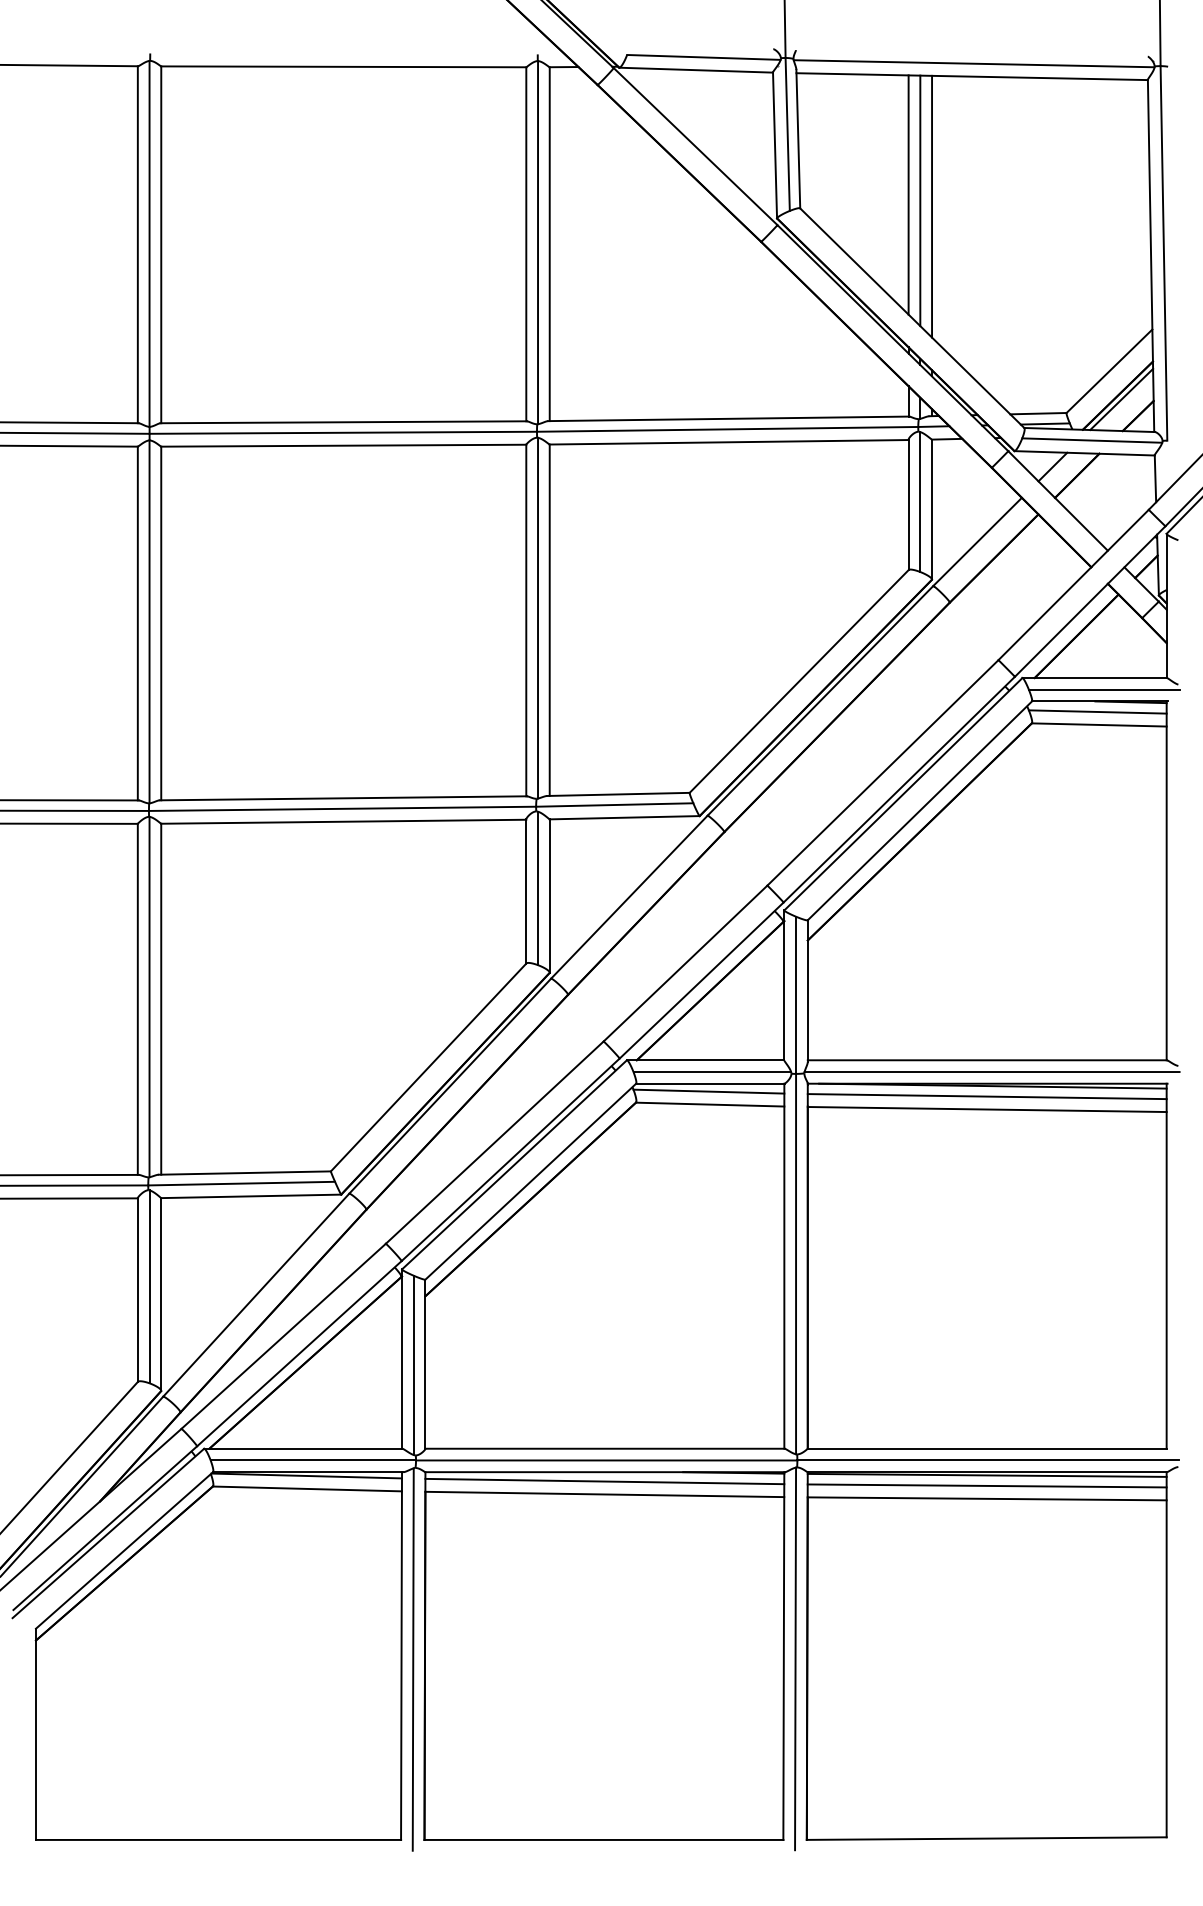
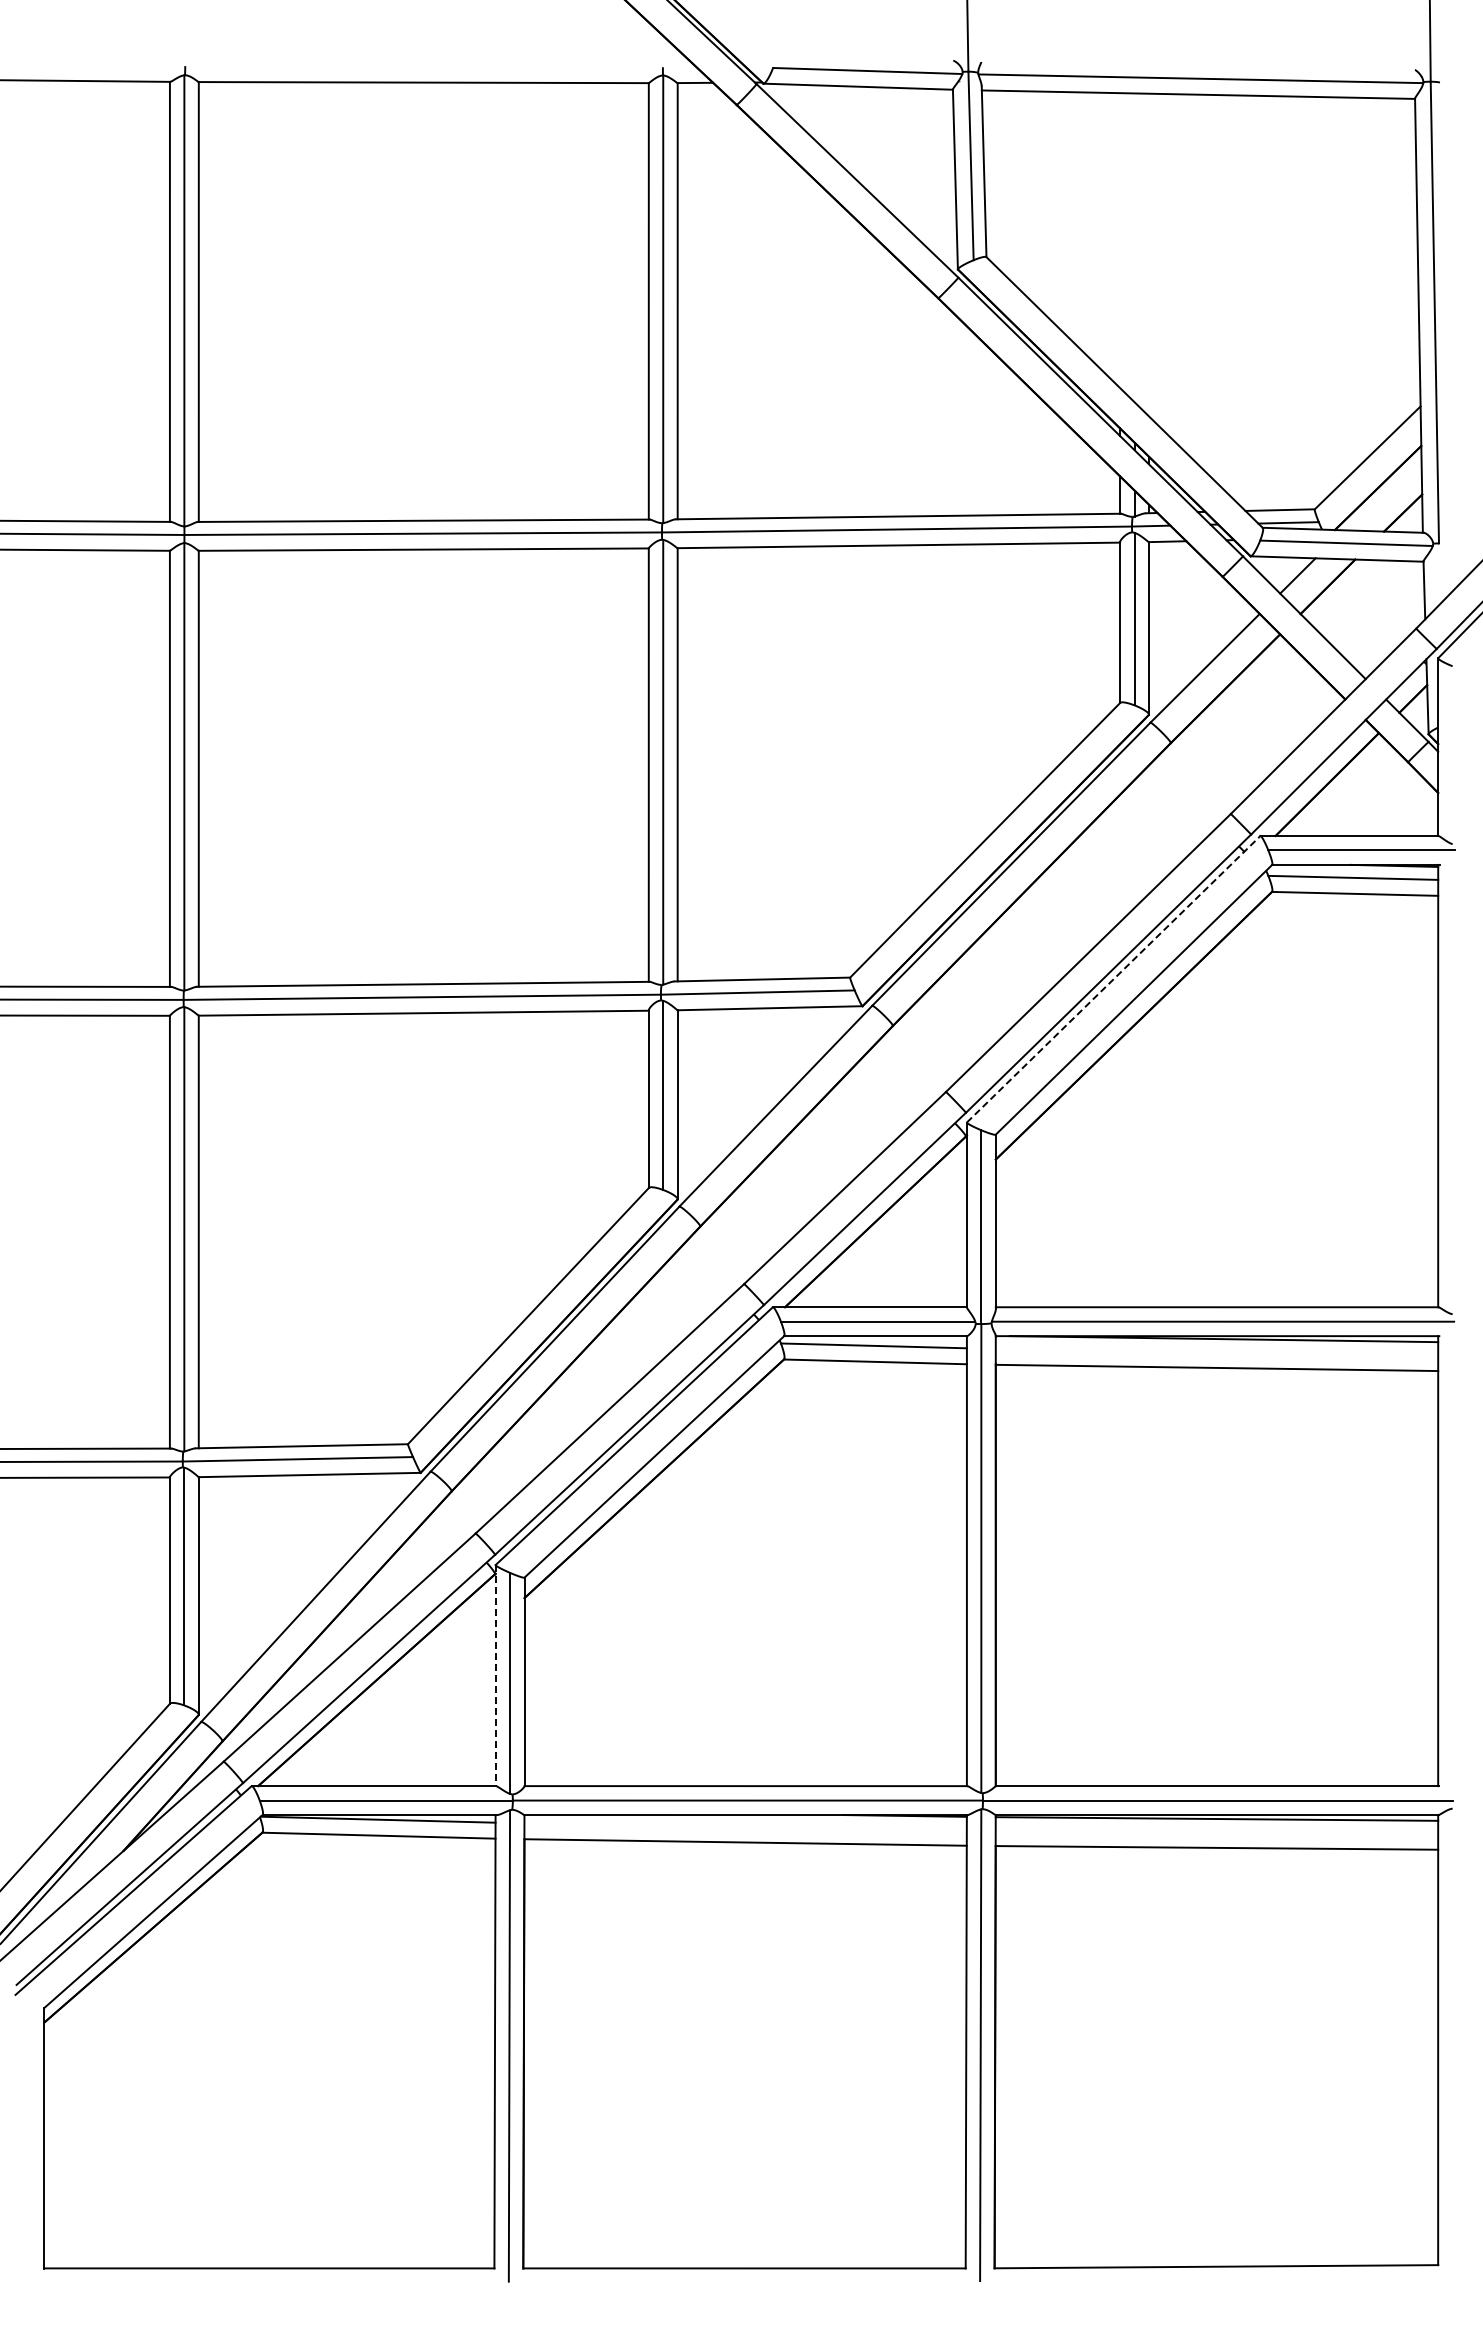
line: (908, 194) -> (1120, 240), removed
line: (920, 200) -> (1134, 247), removed
line: (931, 206) -> (1148, 254), removed
line: (1121, 399) -> (1382, 492), removed
line: (904, 793) -> (1114, 978), solid -> dashed
line: (986, 1096) -> (1216, 1351), removed
line: (401, 1359) -> (495, 1676), solid -> dashed
line: (604, 1481) -> (745, 1826), removed
line: (986, 1485) -> (1216, 1831), removed

